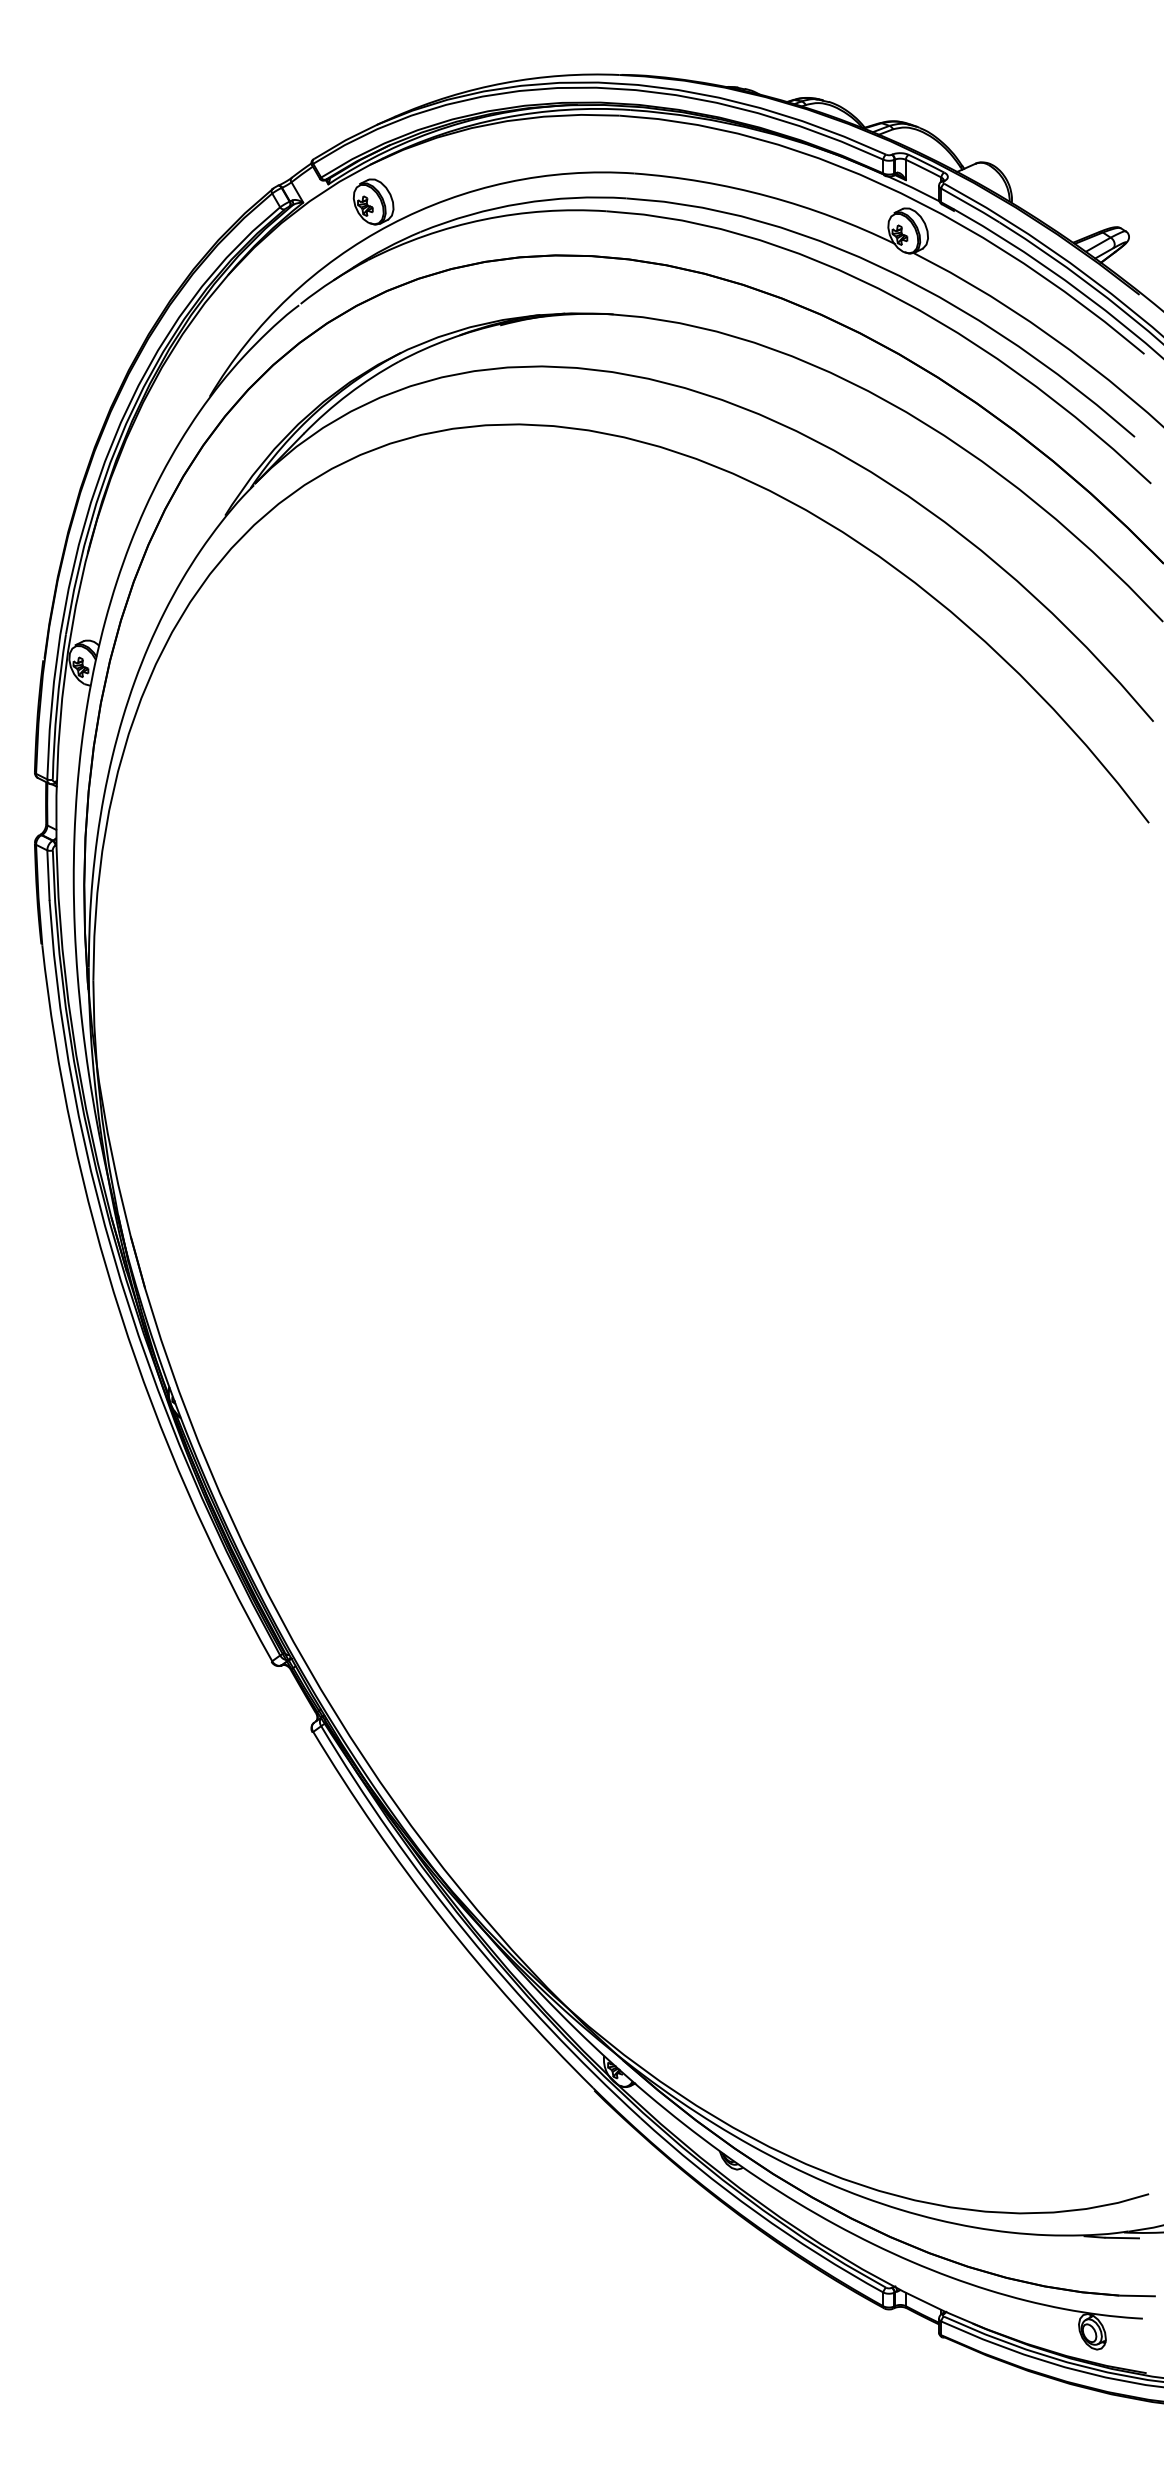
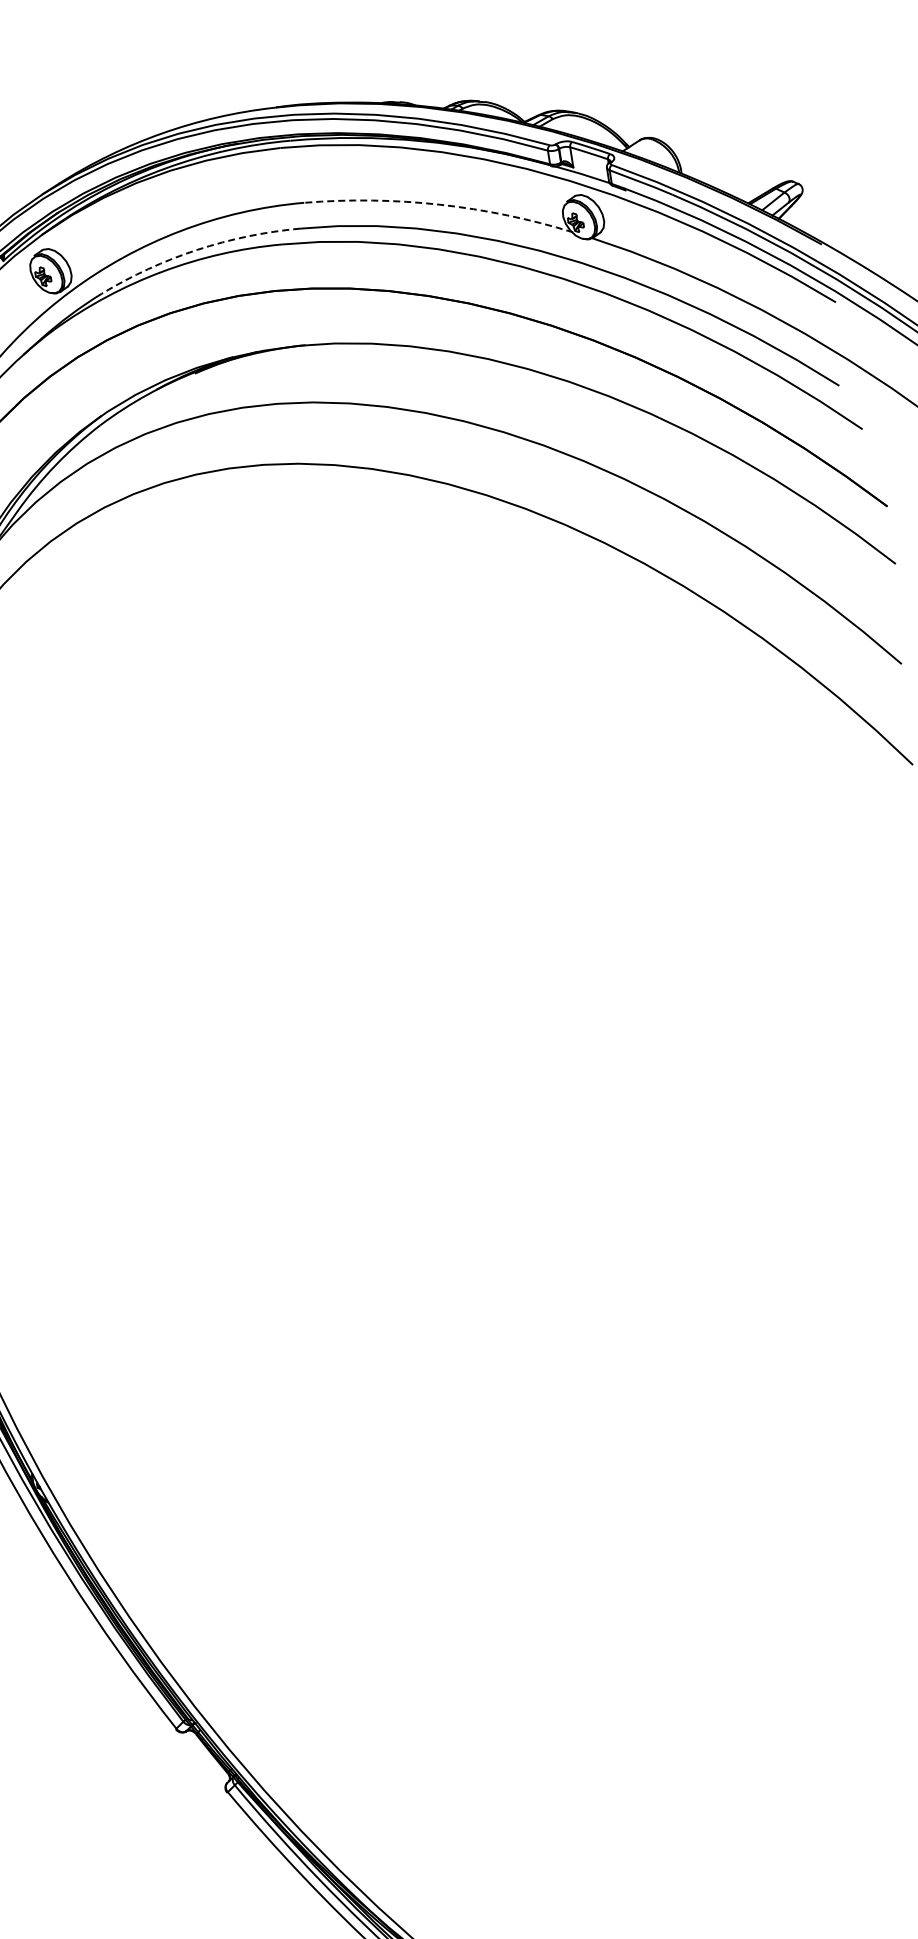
arc: (768, 196) -> (440, 204), solid -> dashed
arc: (521, 203) -> (197, 249), solid -> dashed

